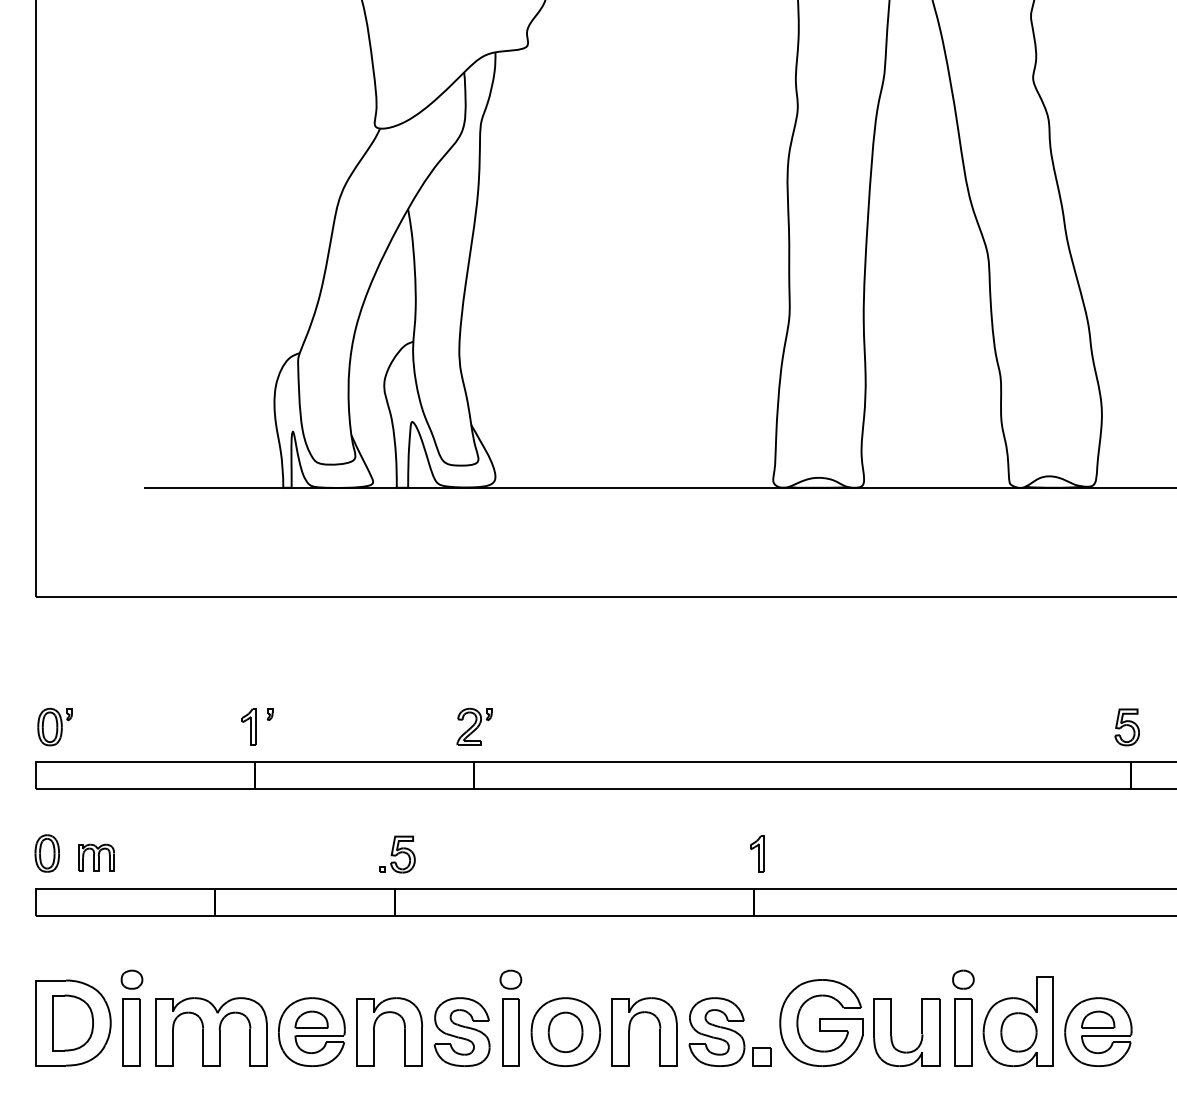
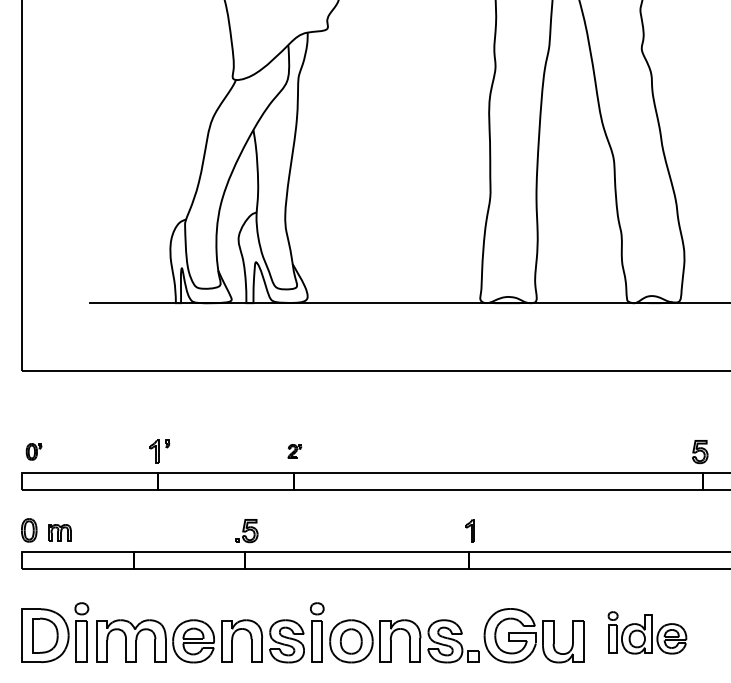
part: (54, 726) -> (33, 451), size x0.7
part: (474, 726) -> (294, 451), size x0.6
part: (1042, 1017) -> (647, 632), size x0.7

